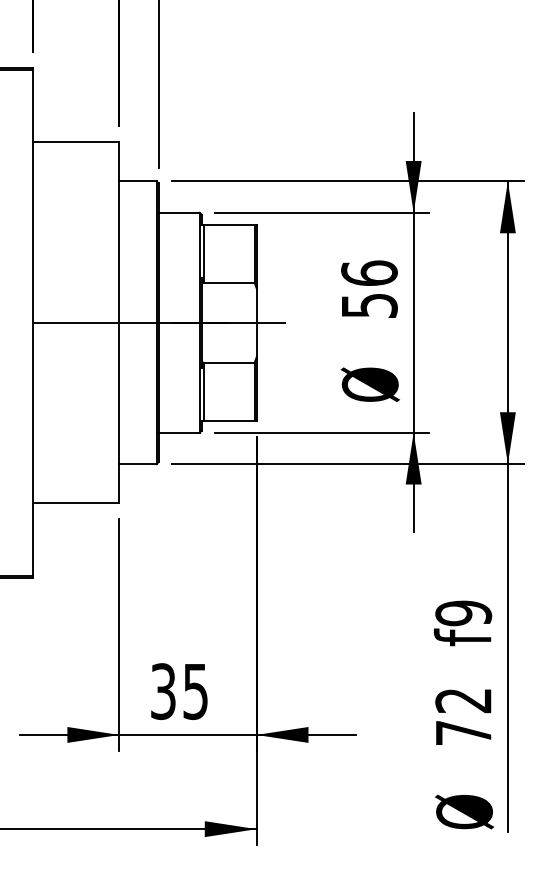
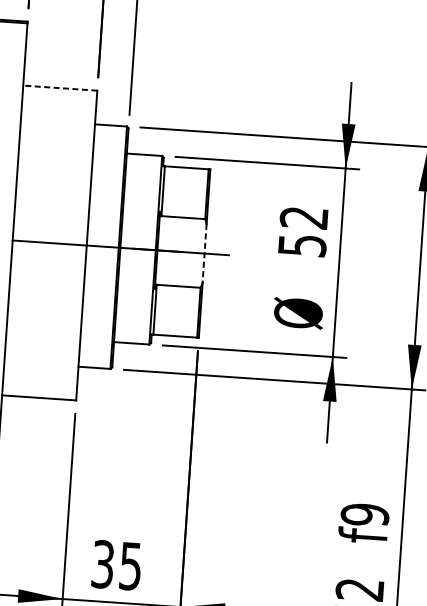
line: (75, 142) -> (59, 88), solid -> dashed
text: (369, 272) -> (304, 217), 56 -> 52
line: (256, 322) -> (204, 253), solid -> dashed

